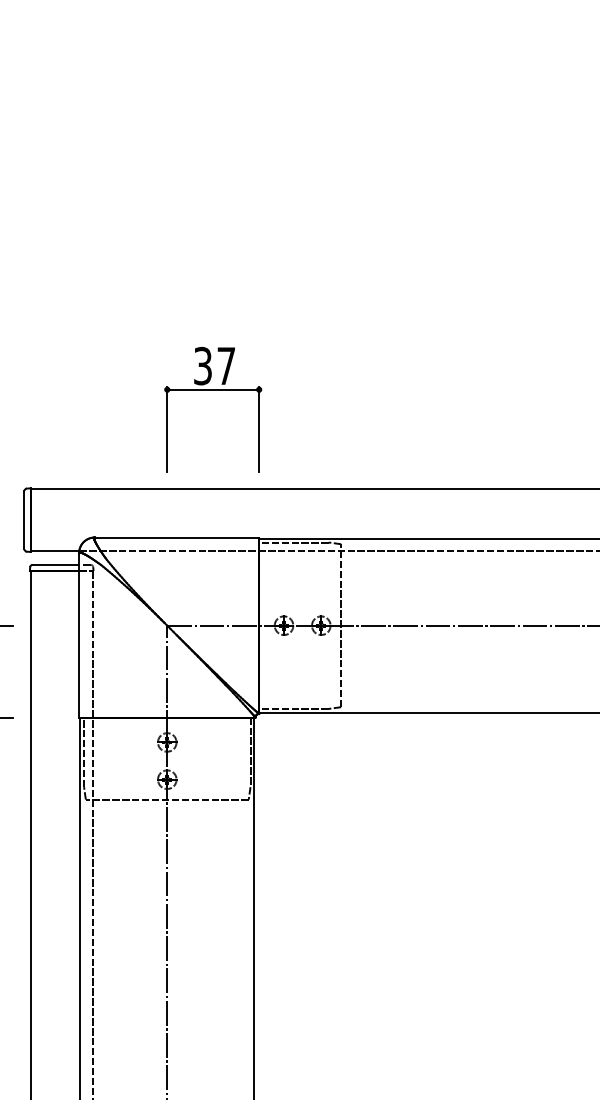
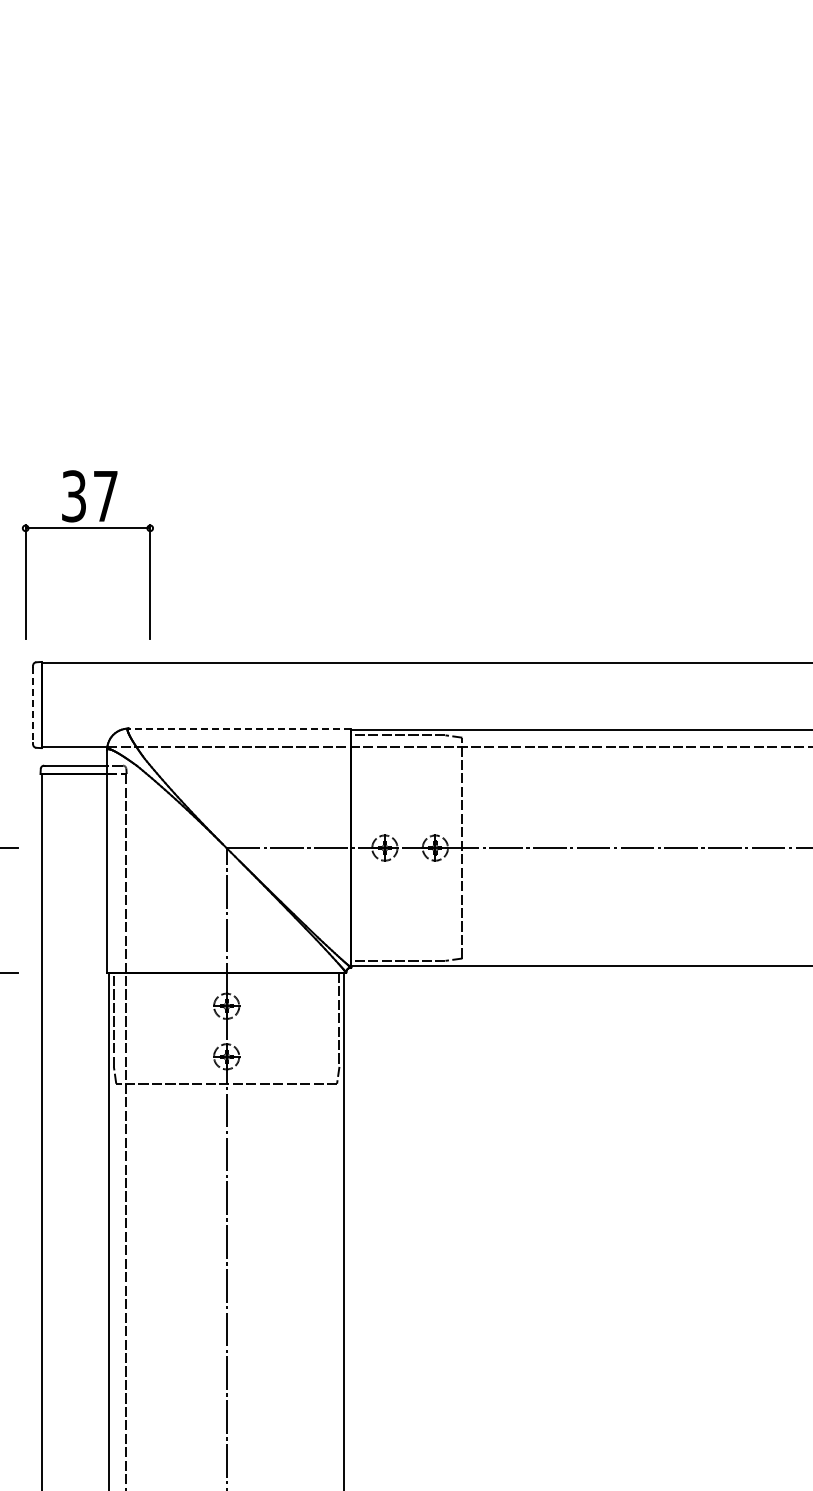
part: (212, 389) -> (87, 528), moved
line: (24, 520) -> (33, 705), solid -> dashed
line: (176, 537) -> (239, 728), solid -> dashed

